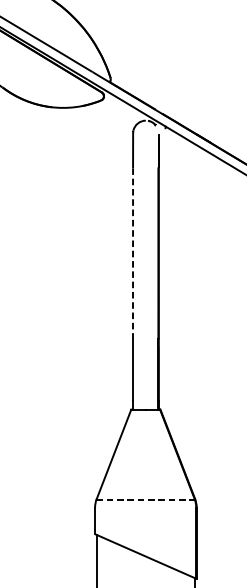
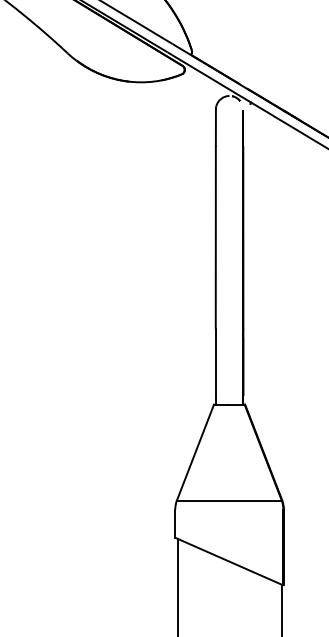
line: (132, 253) -> (215, 237), dashed -> solid
line: (145, 499) -> (229, 500), dashed -> solid

